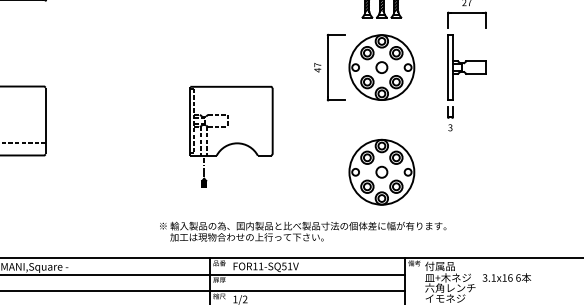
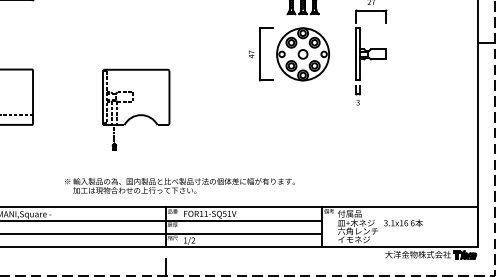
part: (231, 136) -> (136, 109), moved
part: (381, 172) -> (302, 138), removed
text: (302, 230) -> (179, 185), moved

